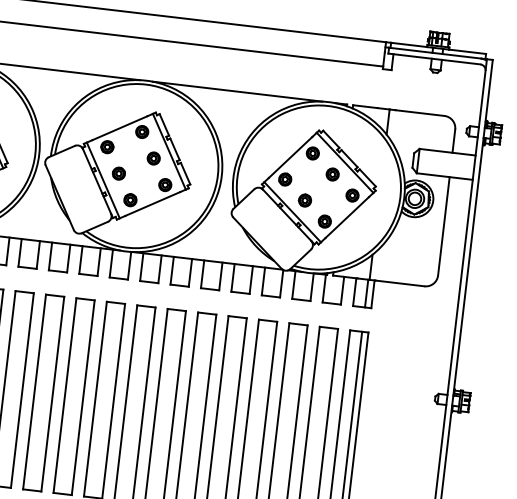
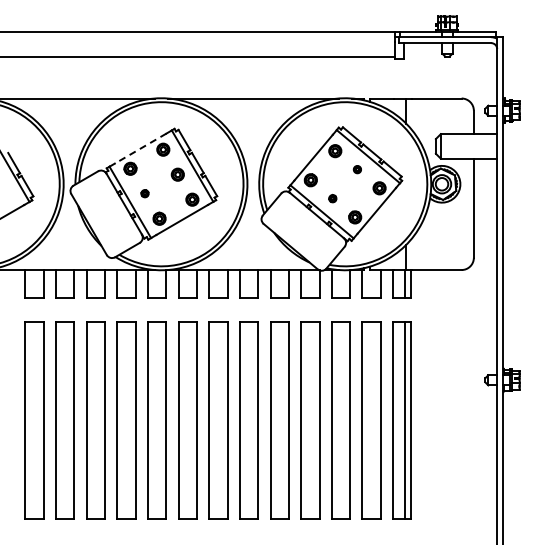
line: (119, 128) -> (140, 148), solid -> dashed
part: (118, 173) -> (144, 193), size x0.6
part: (332, 174) -> (357, 169), size x0.6
part: (304, 200) -> (332, 198), size x0.6

